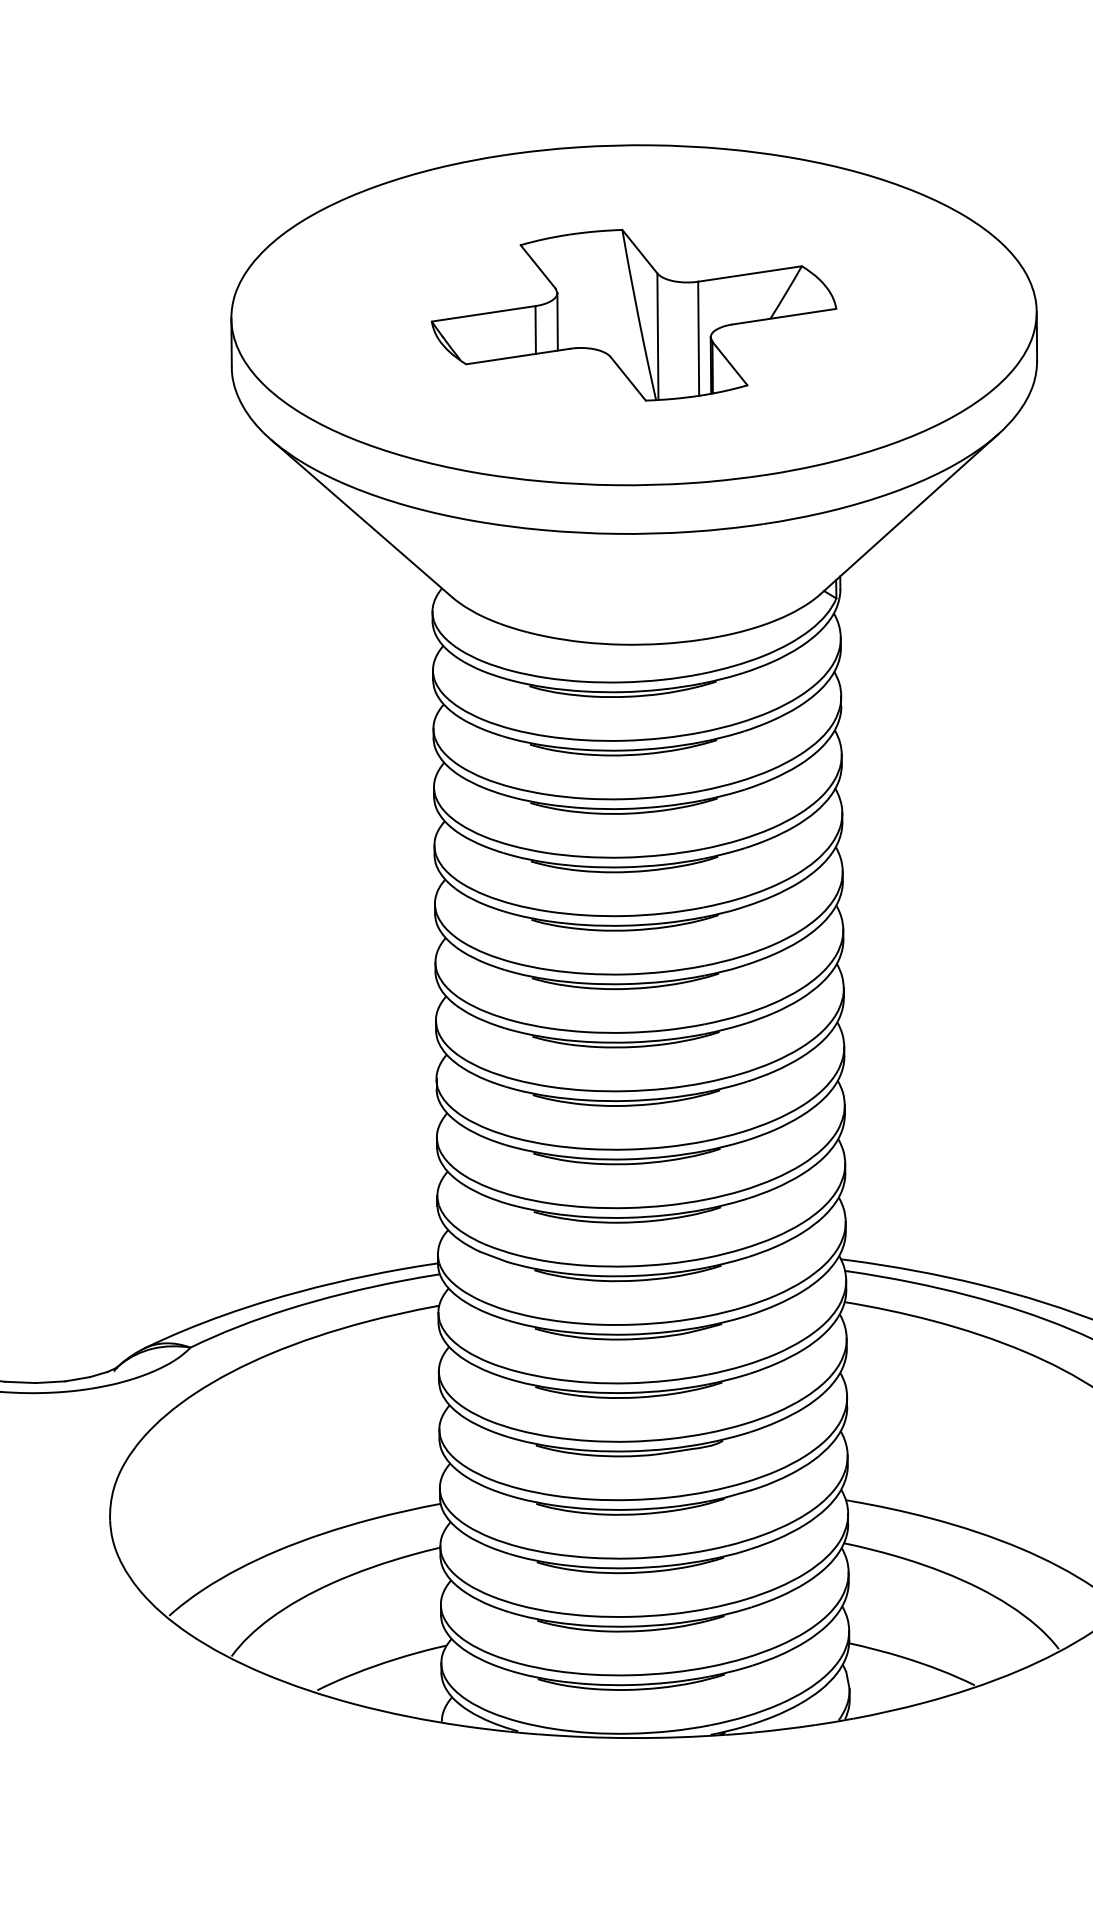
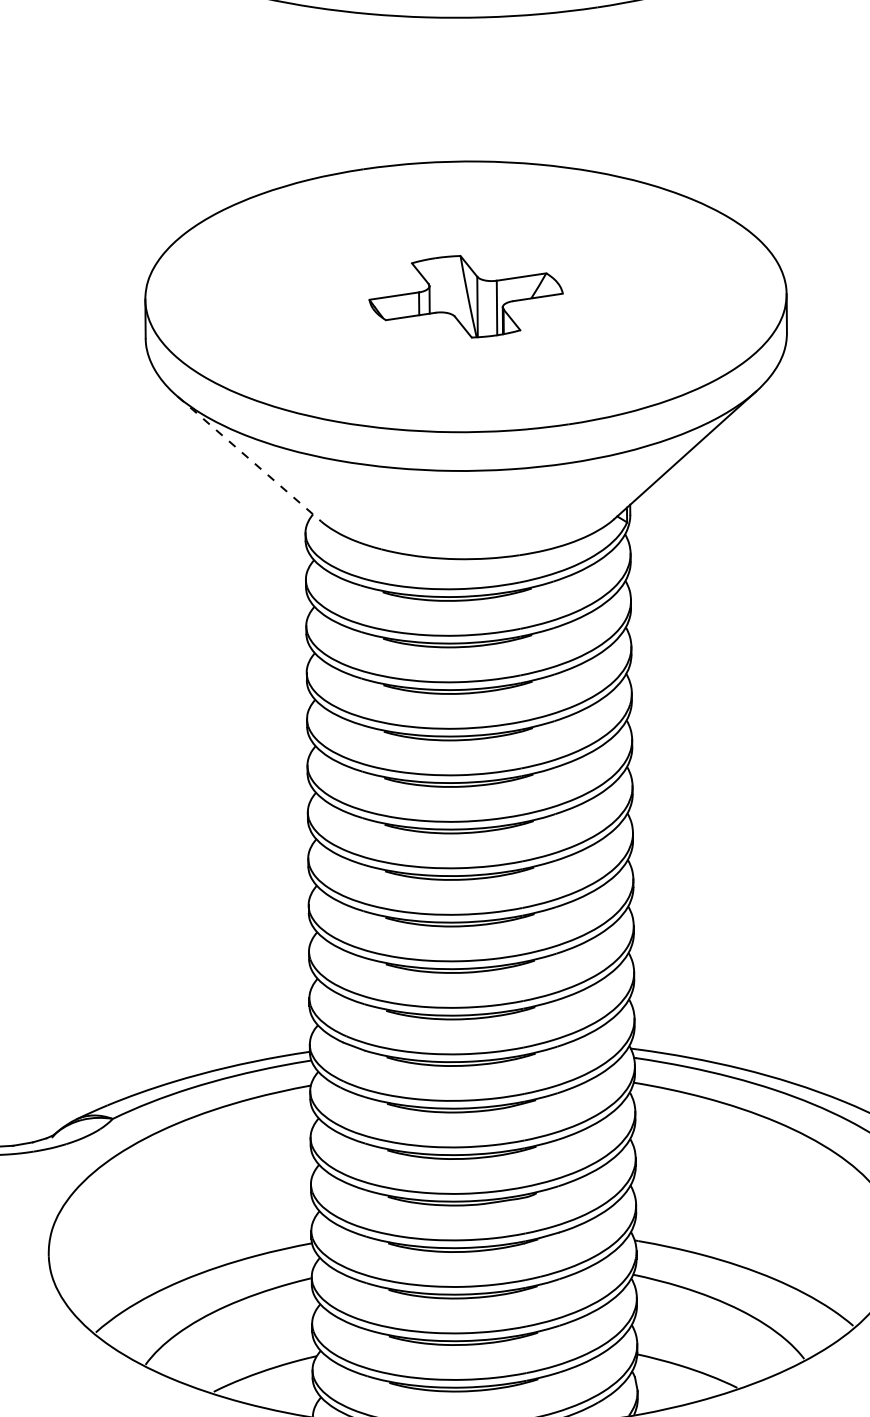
part: (634, 314) -> (466, 296), size x0.6
line: (361, 518) -> (248, 458), solid -> dashed

